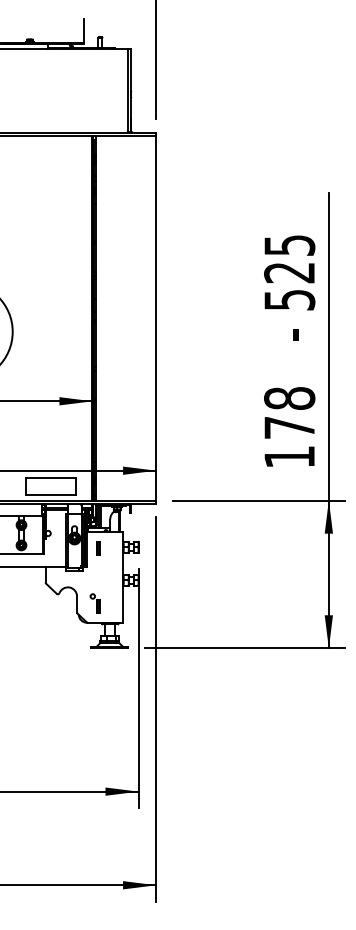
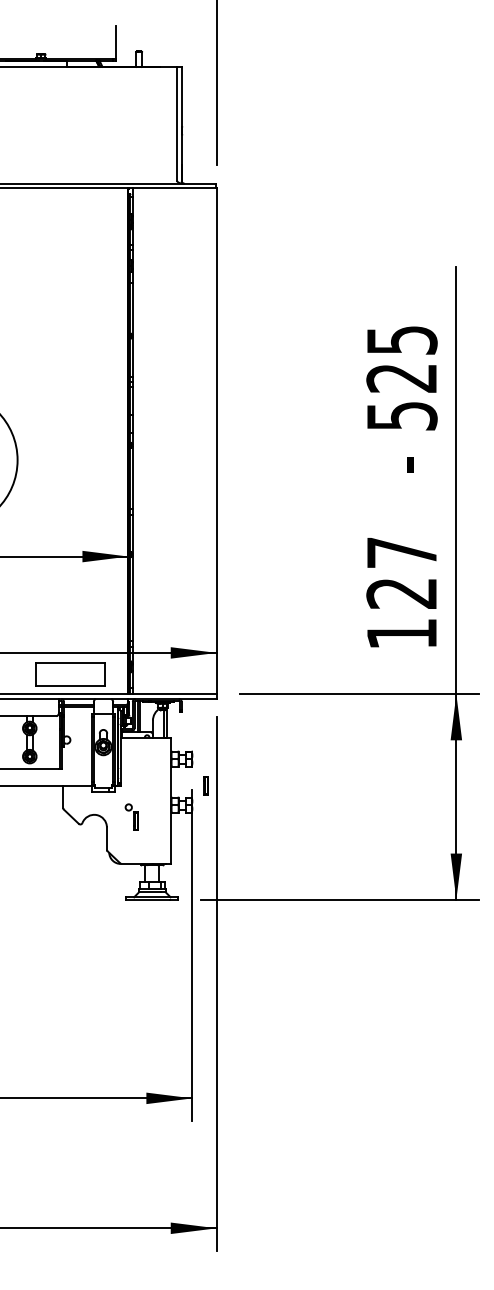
text: (289, 412) -> (401, 572), 178 -> 127
part: (97, 548) -> (205, 785), moved
part: (94, 602) -> (131, 816), moved

